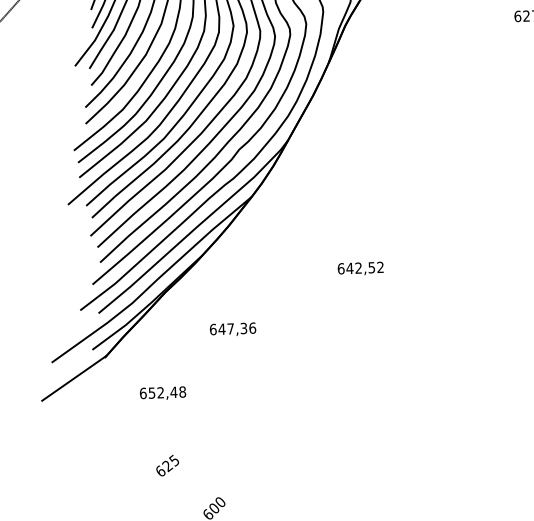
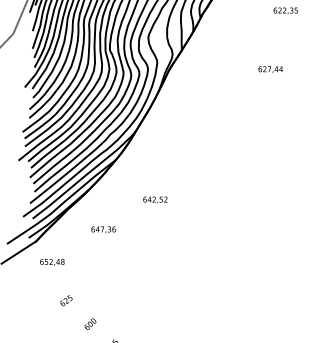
text: (360, 267) -> (155, 199), moved
text: (163, 393) -> (52, 262), moved

